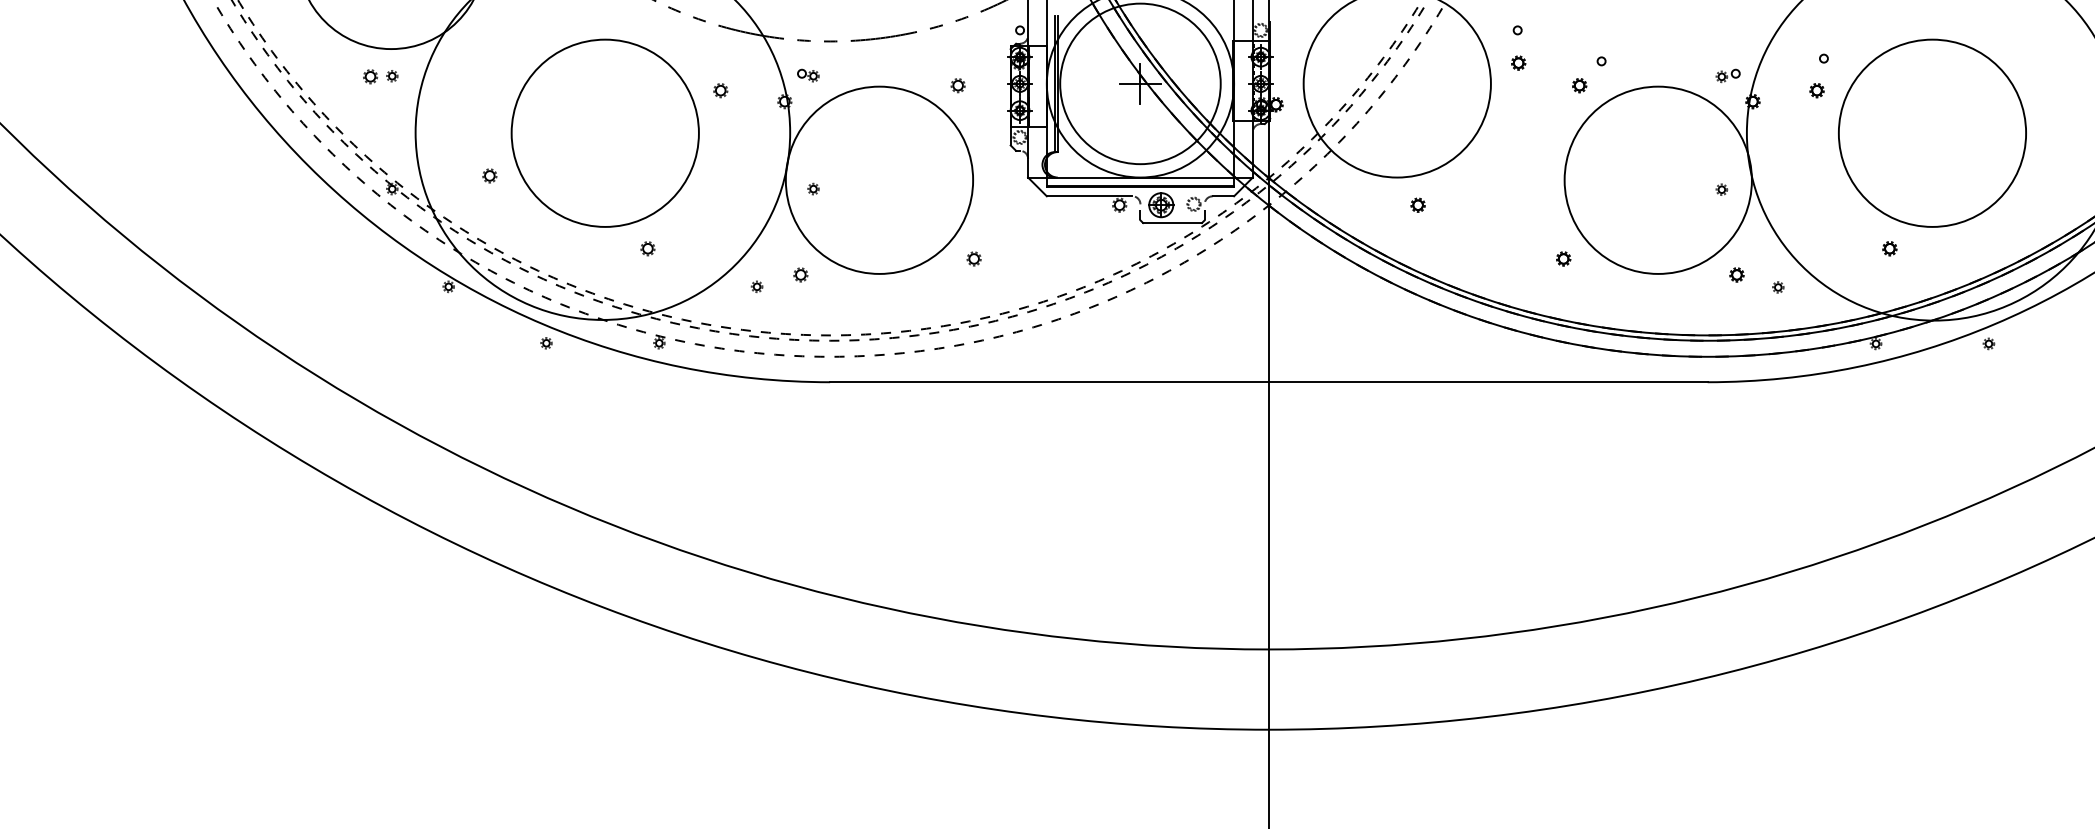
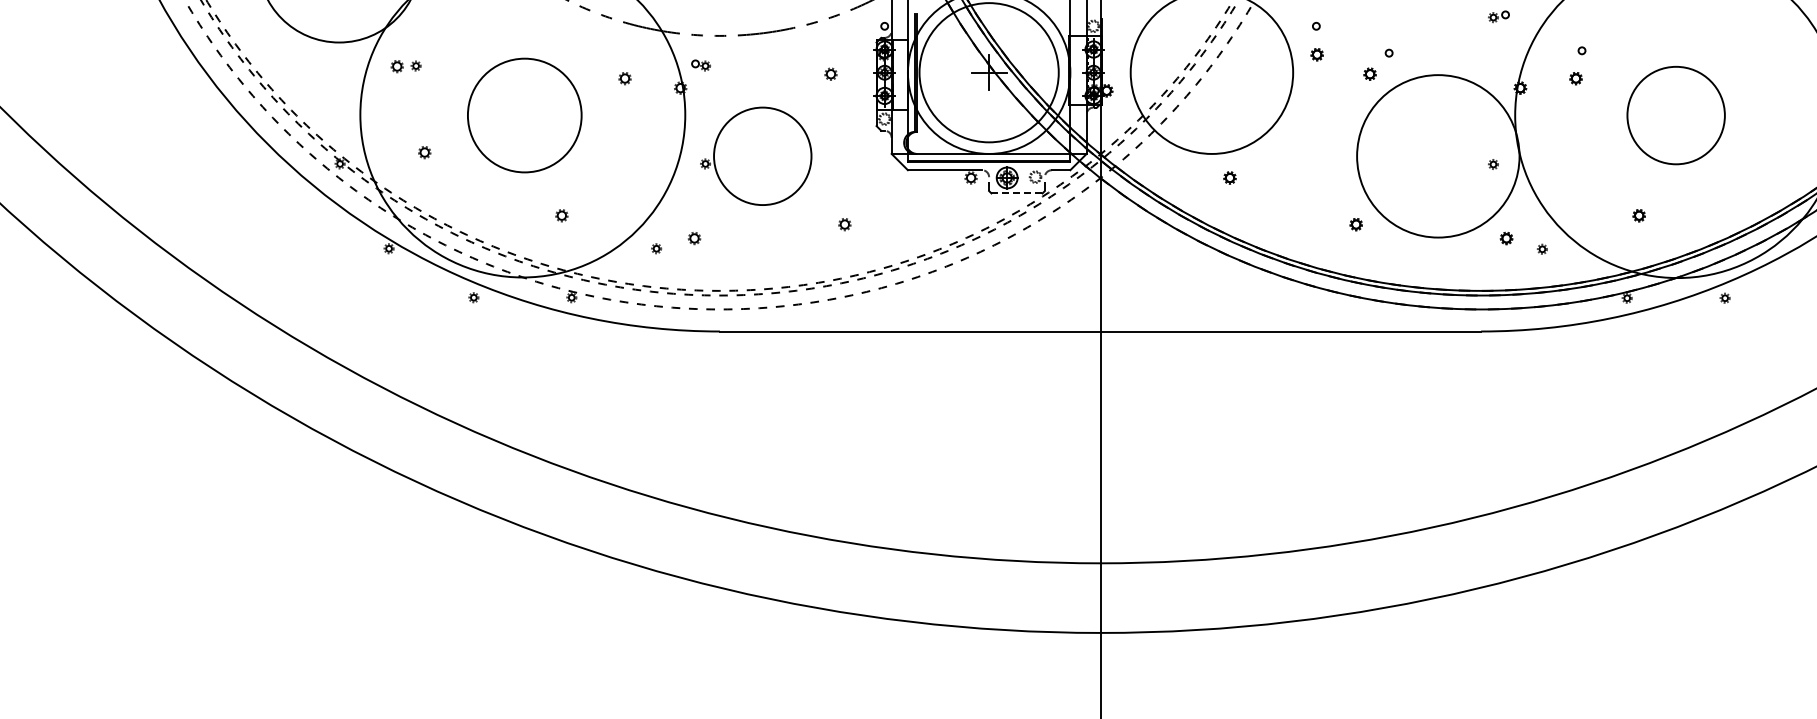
part: (1727, 75) -> (1498, 16), moved
part: (380, 76) -> (405, 66), moved
circle: (604, 133) -> (524, 115), size x0.7
circle: (1931, 133) -> (1675, 115), size x0.6
circle: (879, 180) -> (762, 156), size x0.6
line: (1172, 223) -> (1016, 193), solid -> dashed

